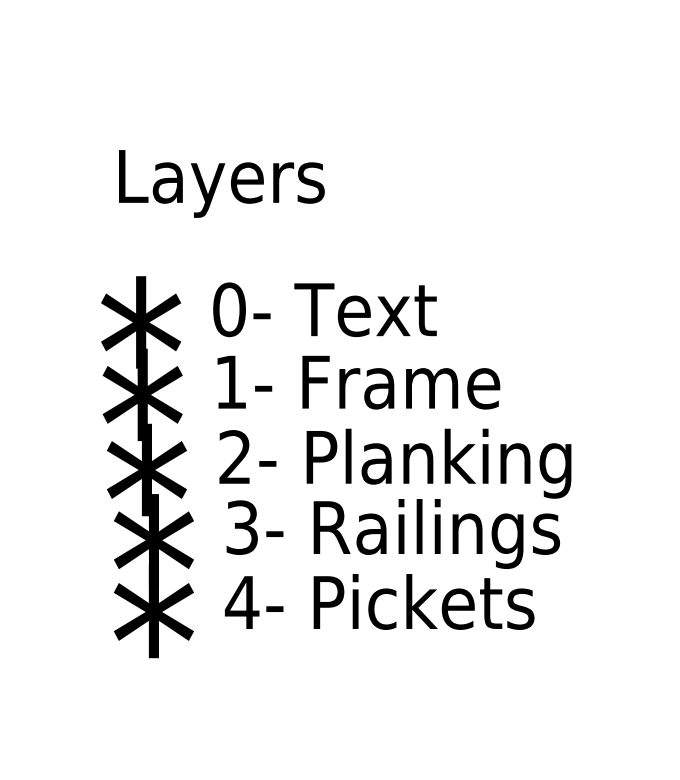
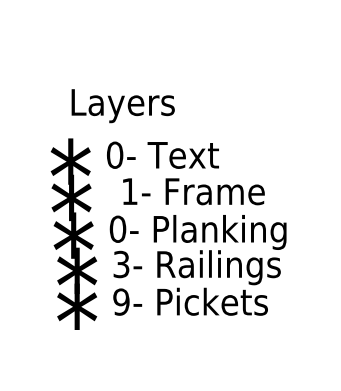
text: (220, 184) -> (122, 106), moved
text: (357, 382) -> (193, 191), moved
text: (234, 455) -> (117, 228), 2- -> 0-
text: (242, 601) -> (121, 301), 4- -> 9-

